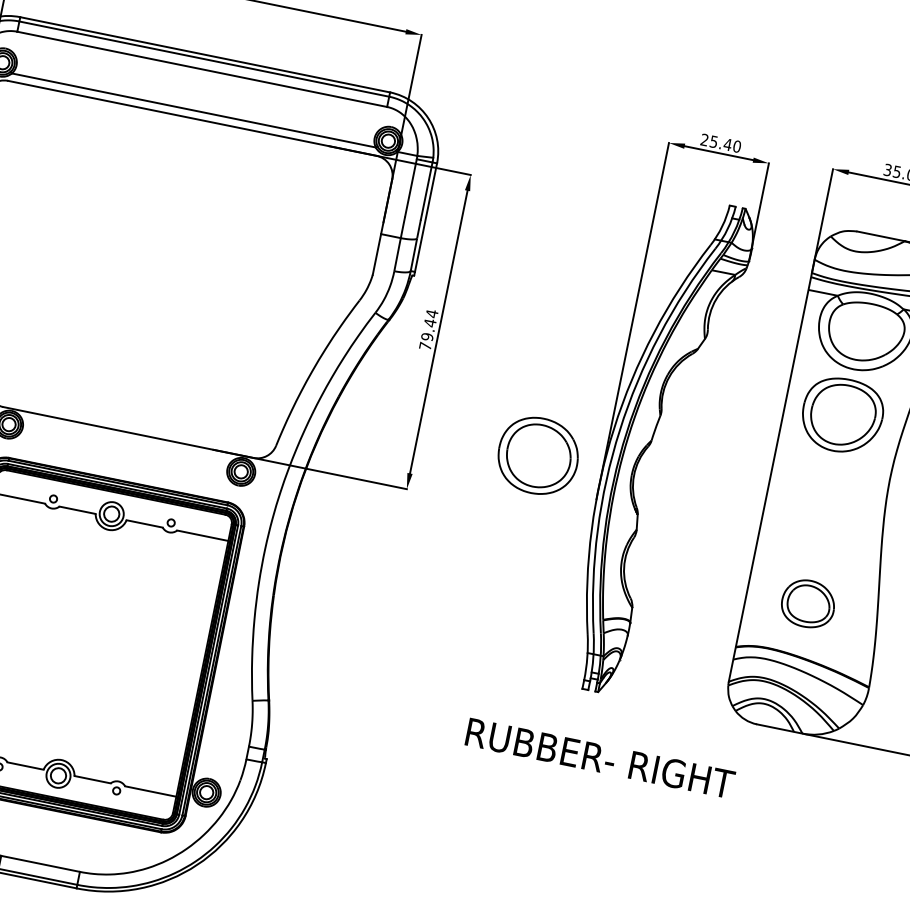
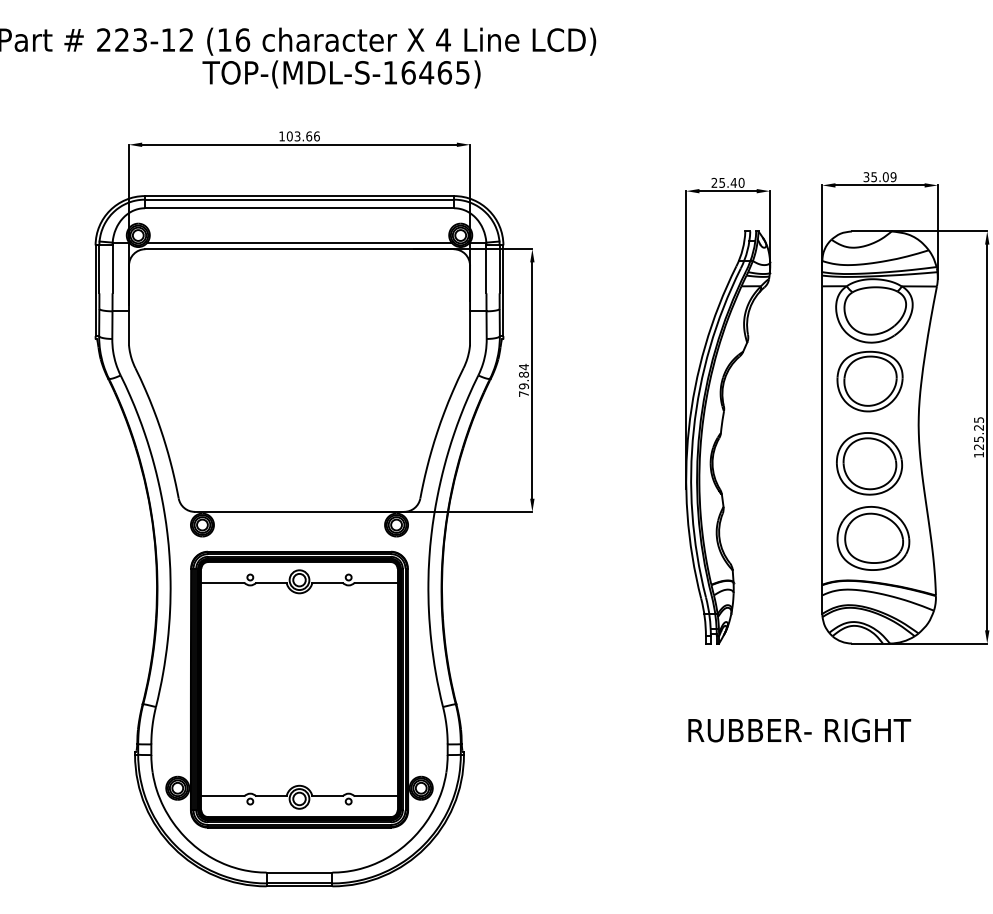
text: (429, 322) -> (523, 374), 79.44 -> 79.84
part: (538, 455) -> (869, 463), moved
part: (808, 603) -> (873, 538), size x1.67
text: (600, 758) -> (799, 730), moved

